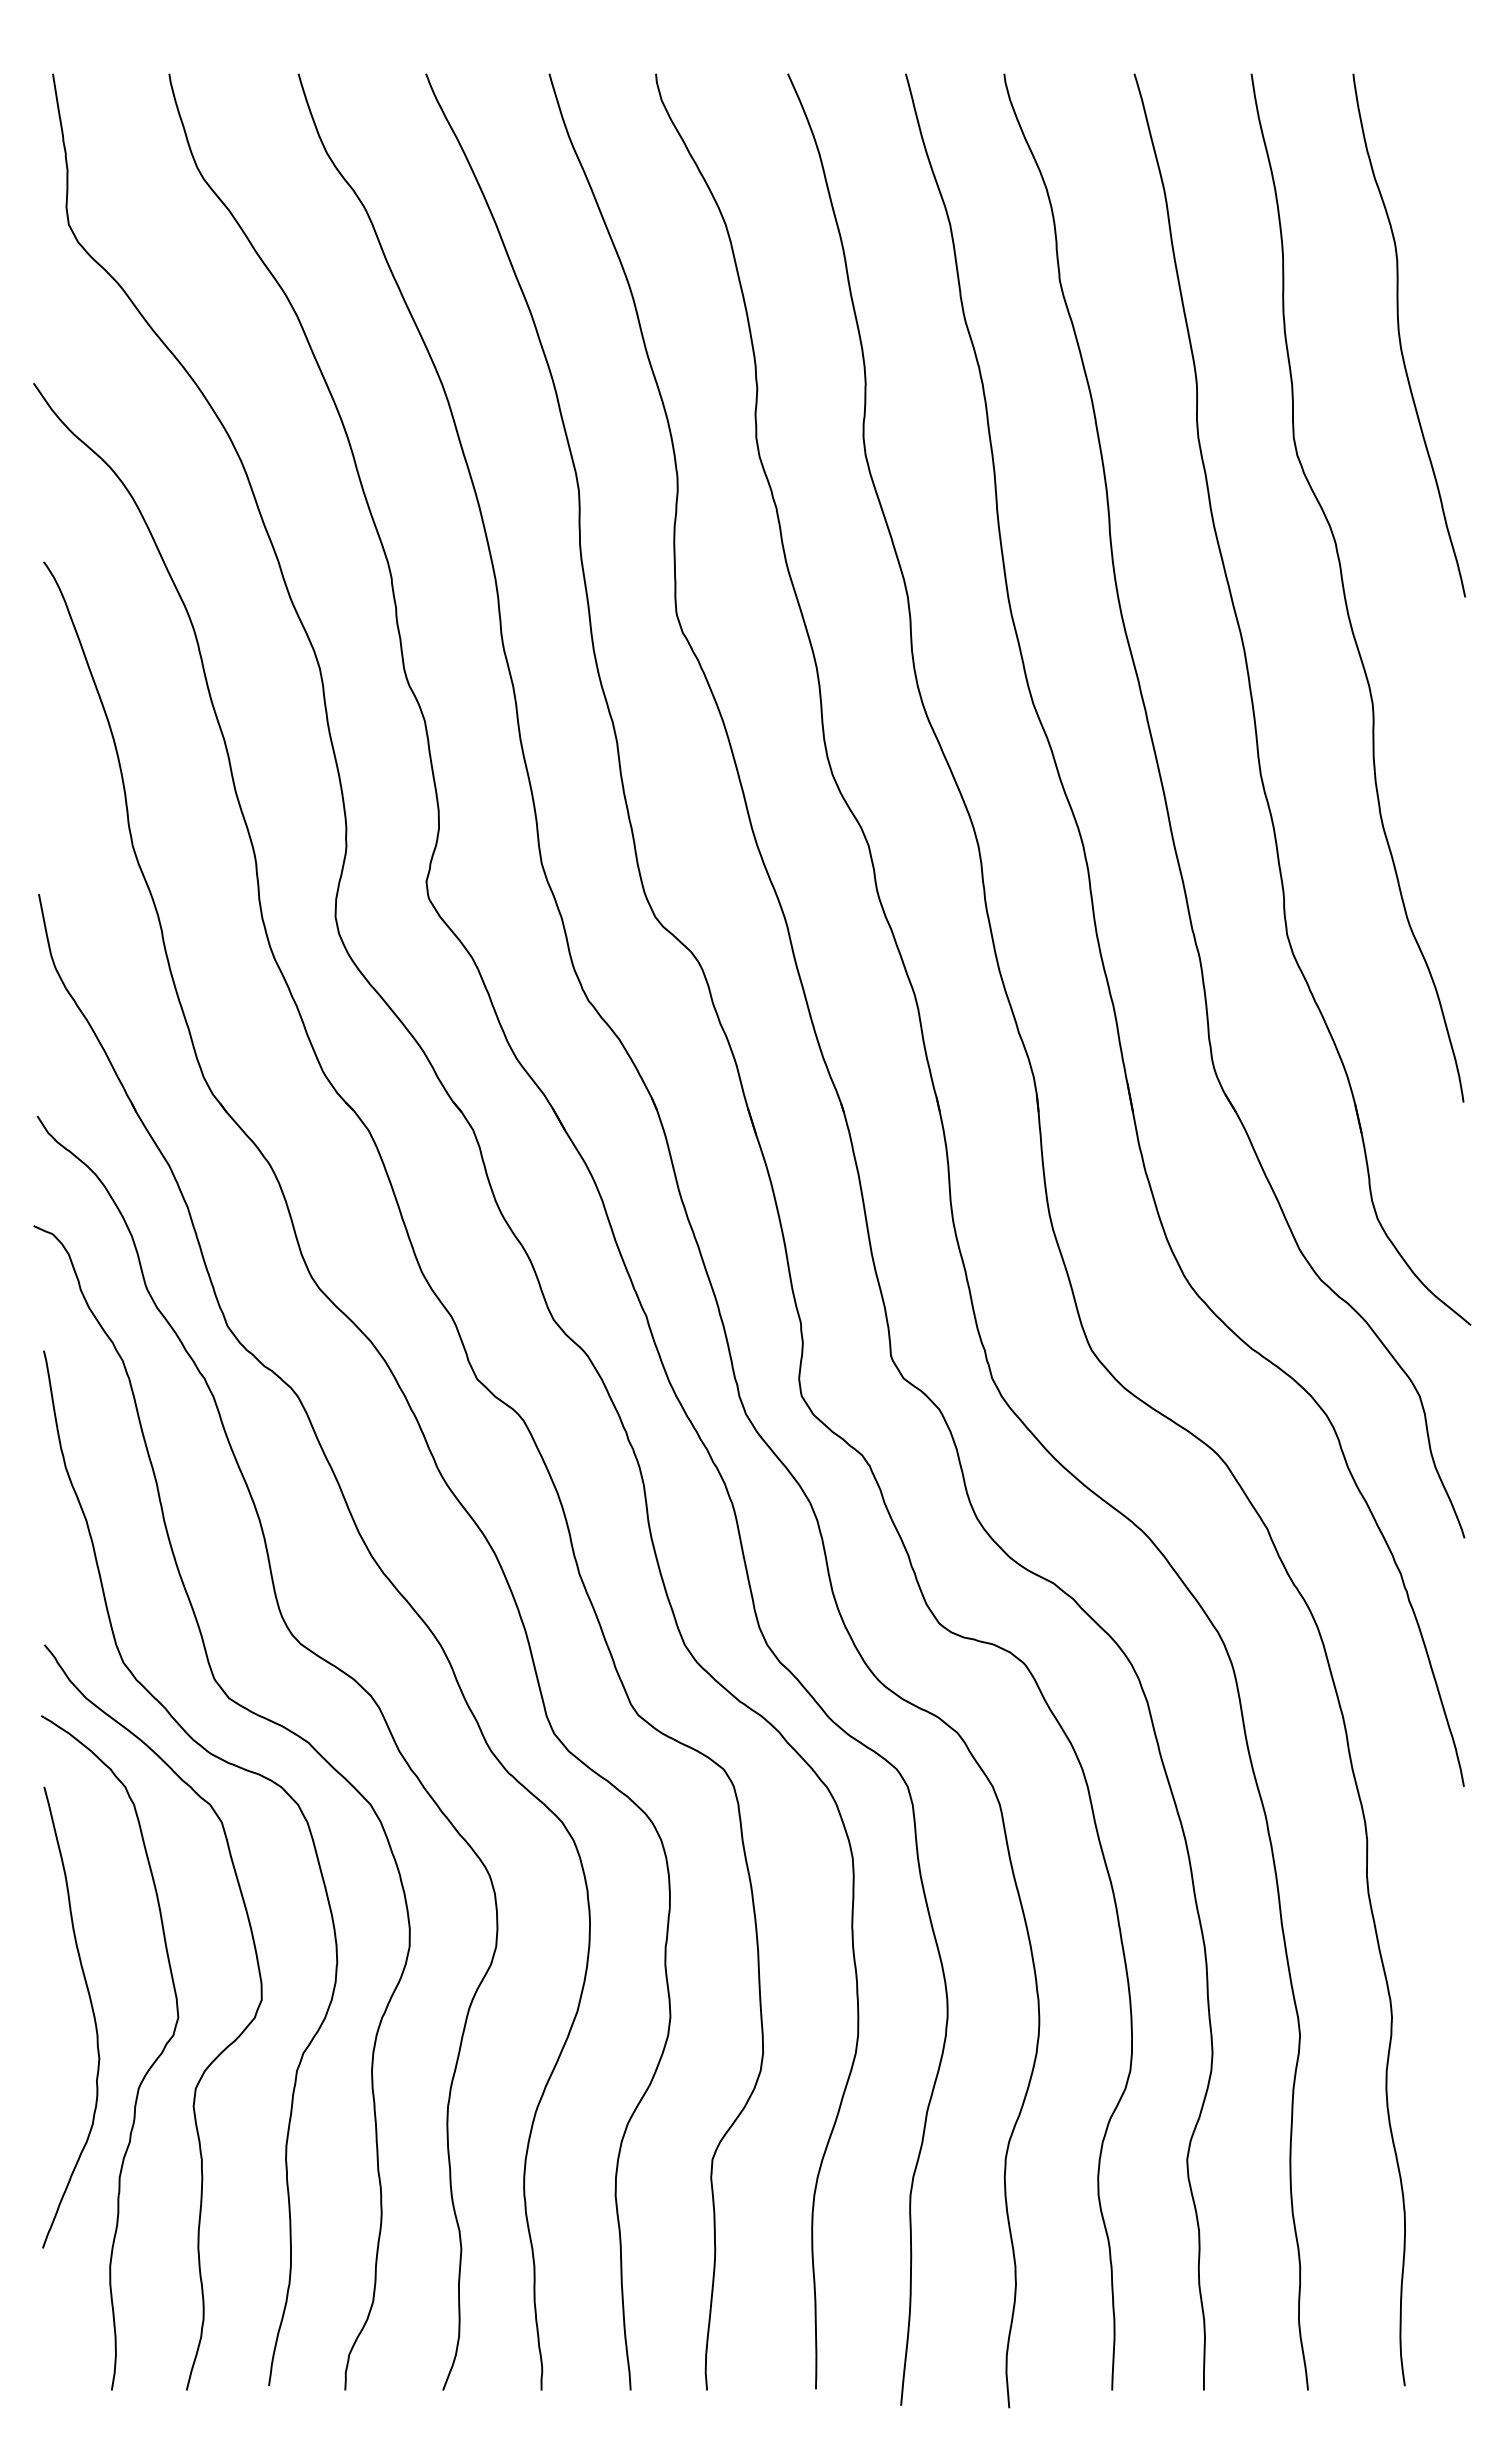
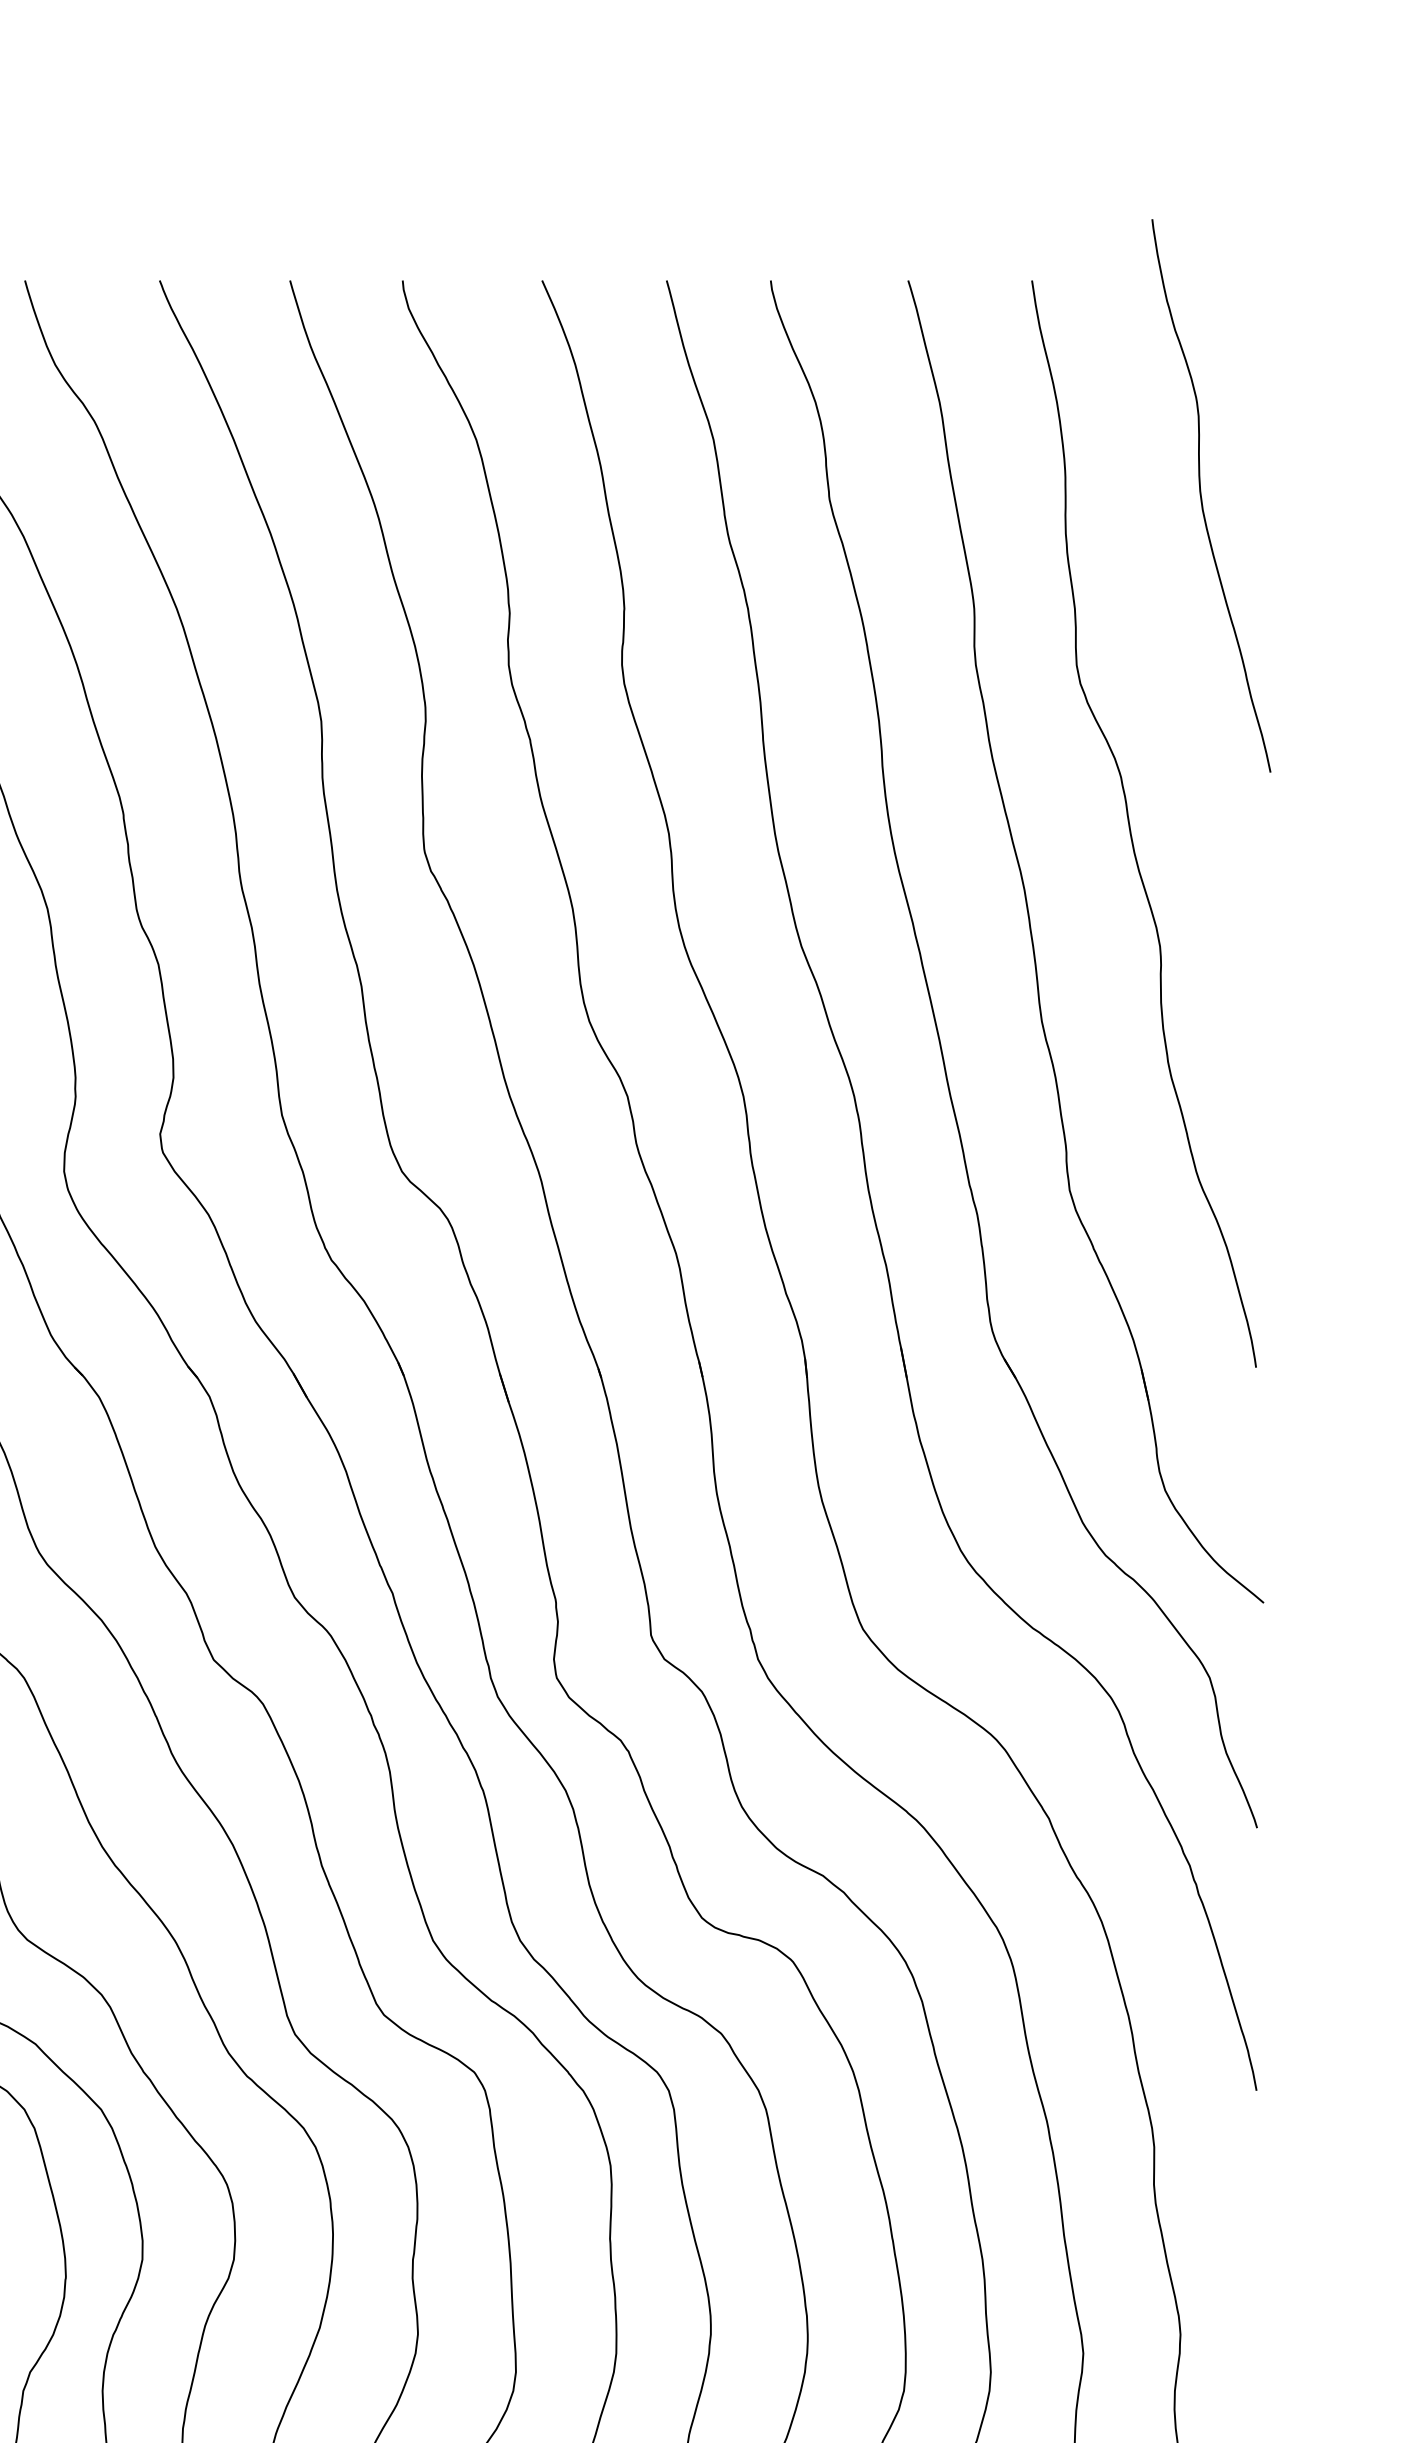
curve: (1400, 335) -> (1202, 495), moved

